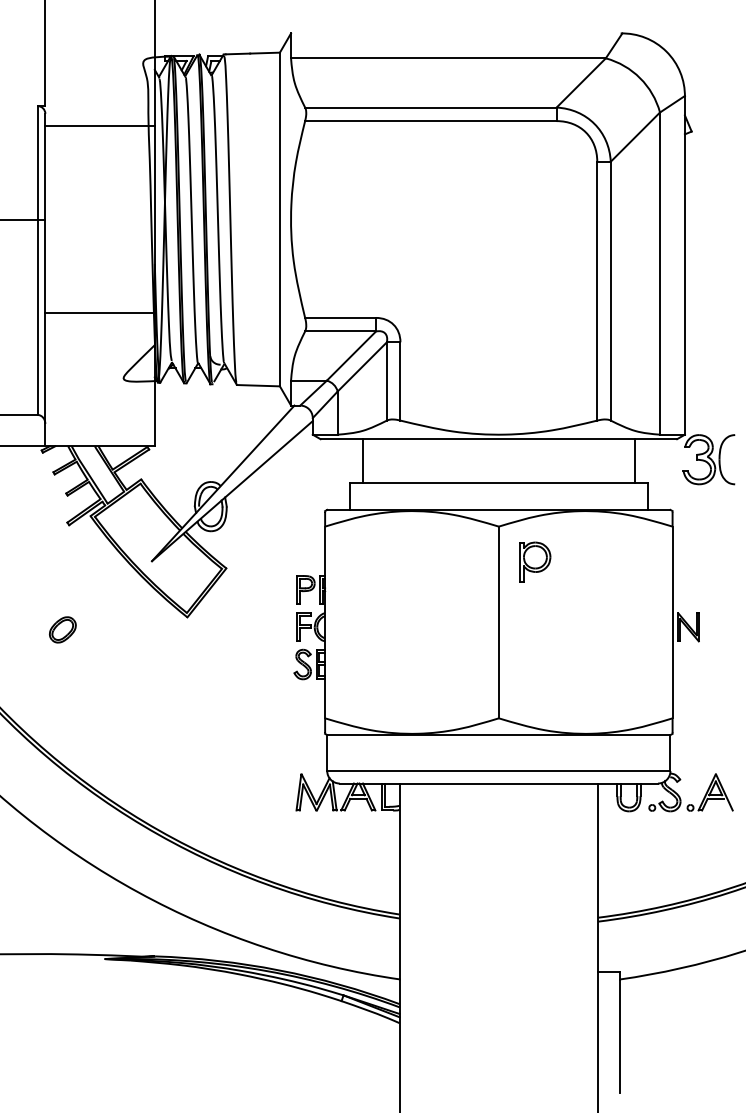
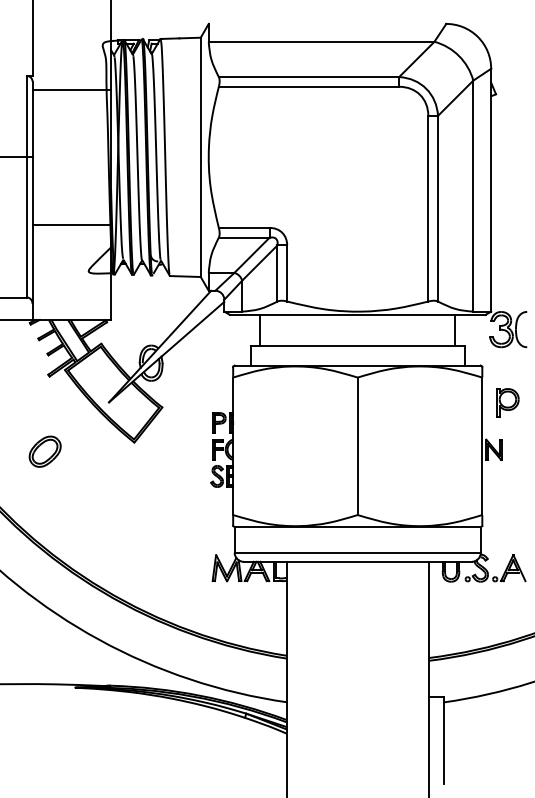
part: (534, 561) -> (507, 402), moved
part: (62, 629) -> (44, 451), size x1.67

